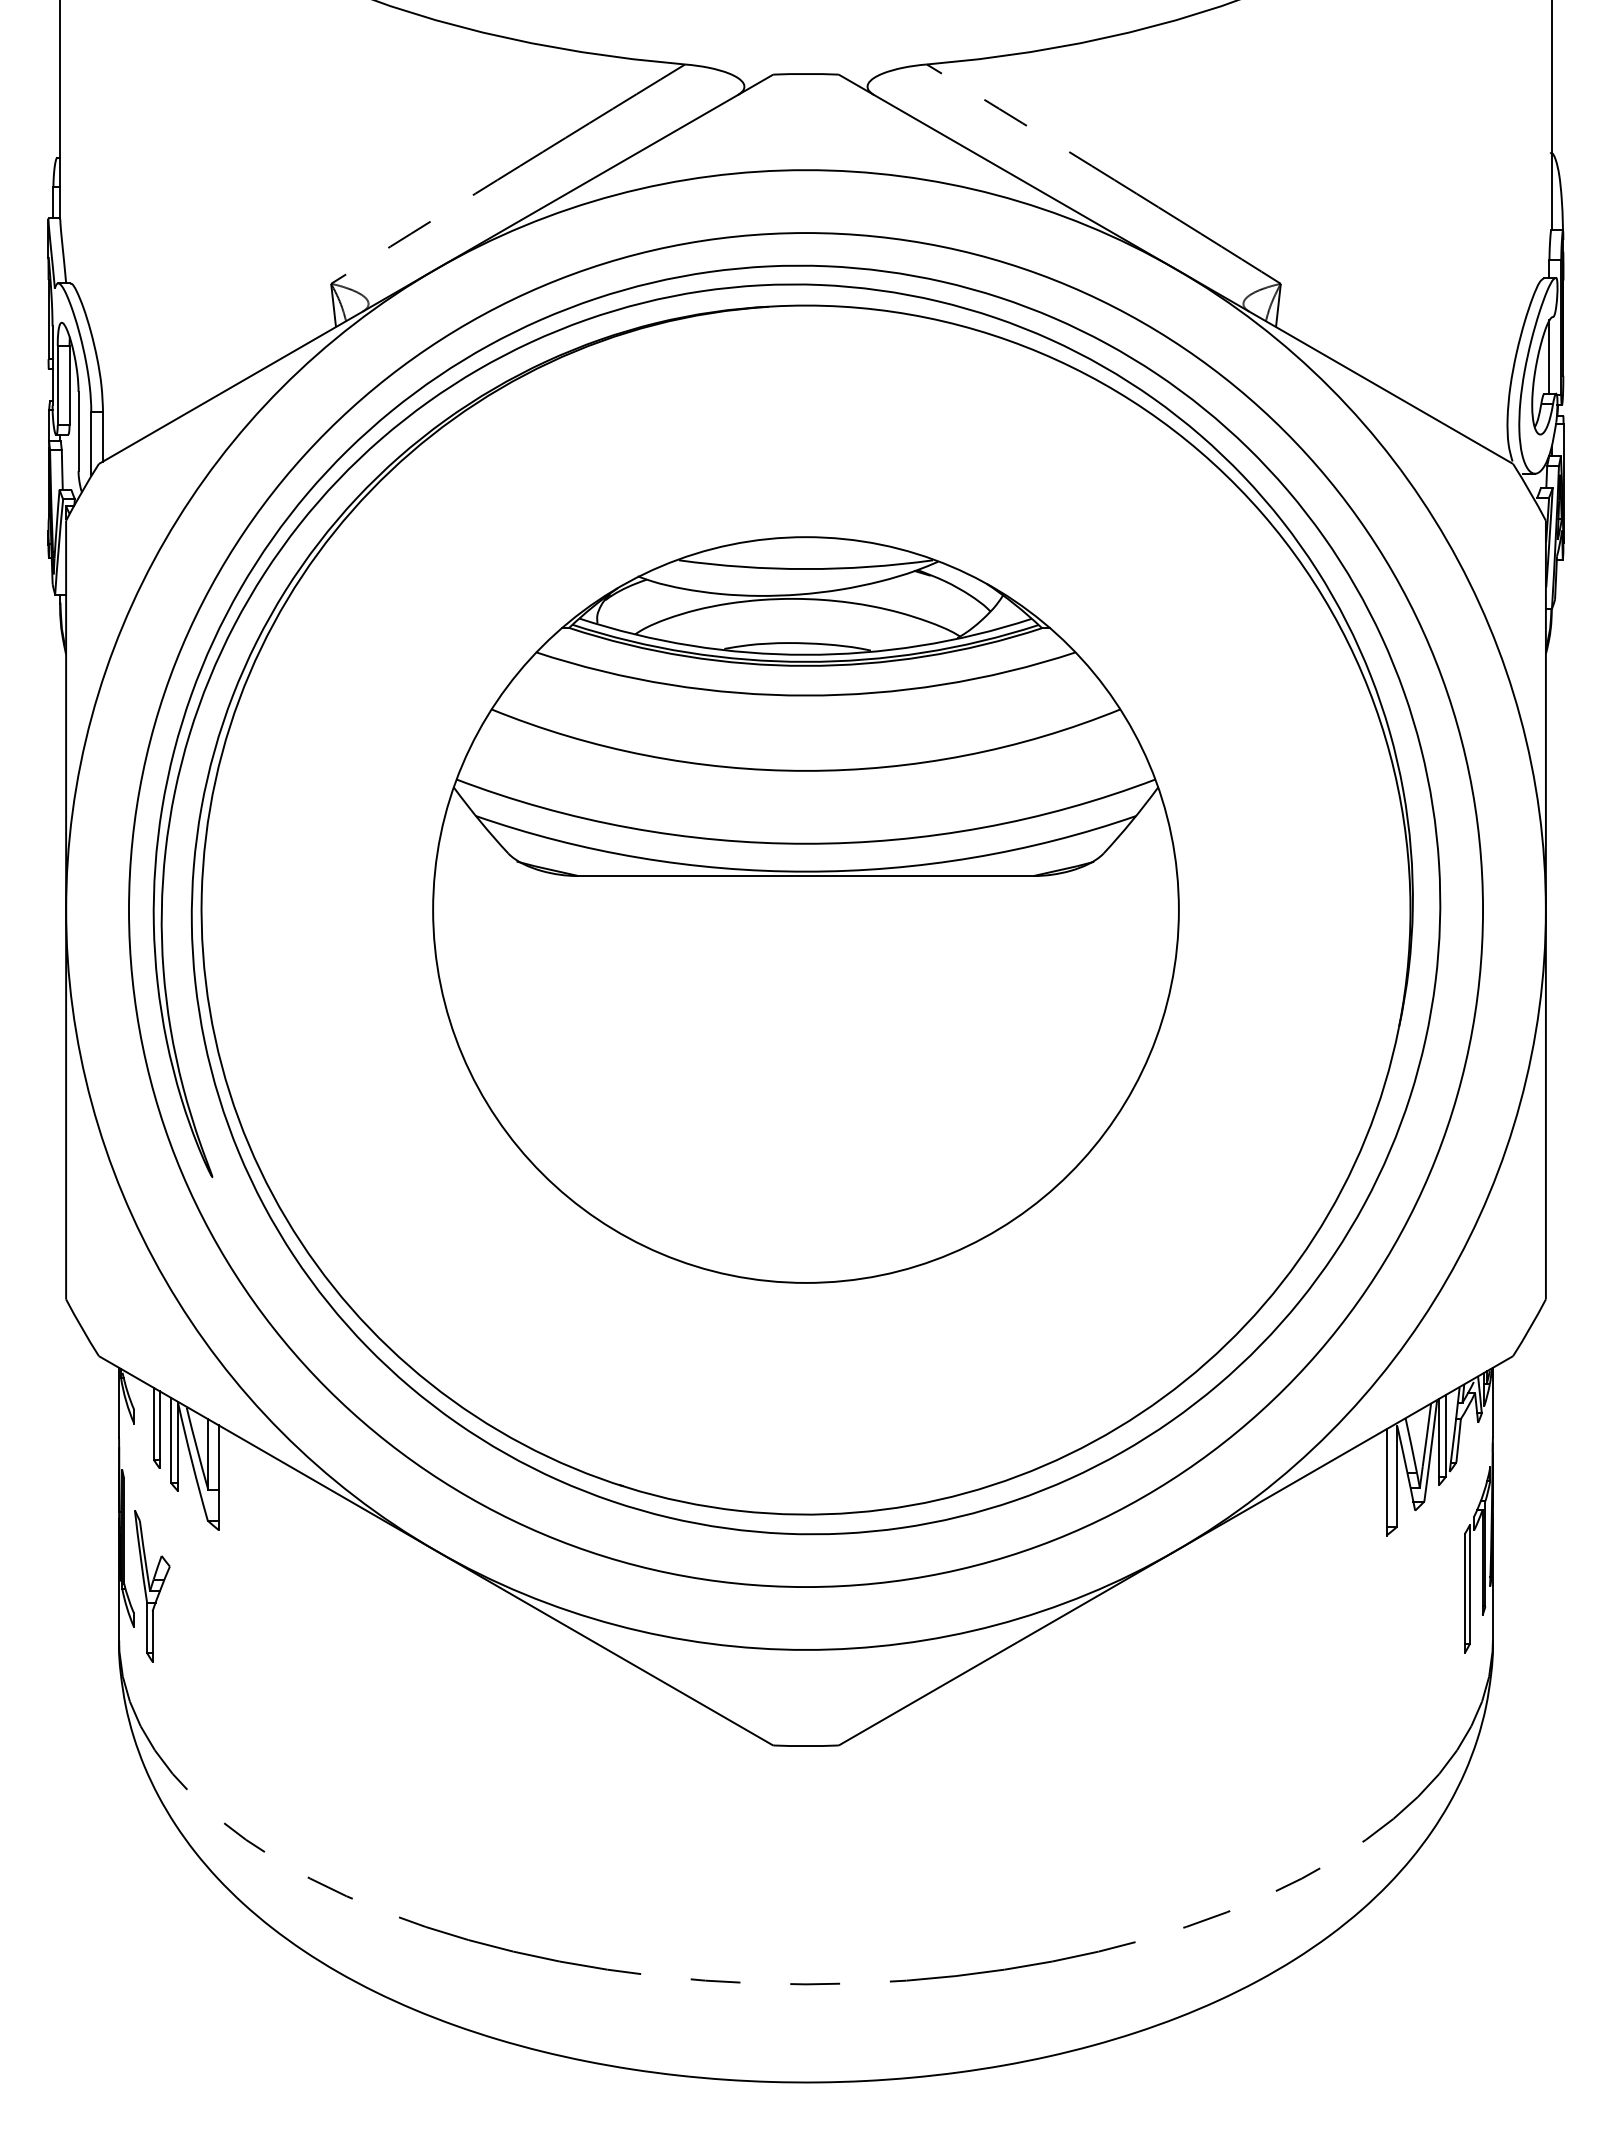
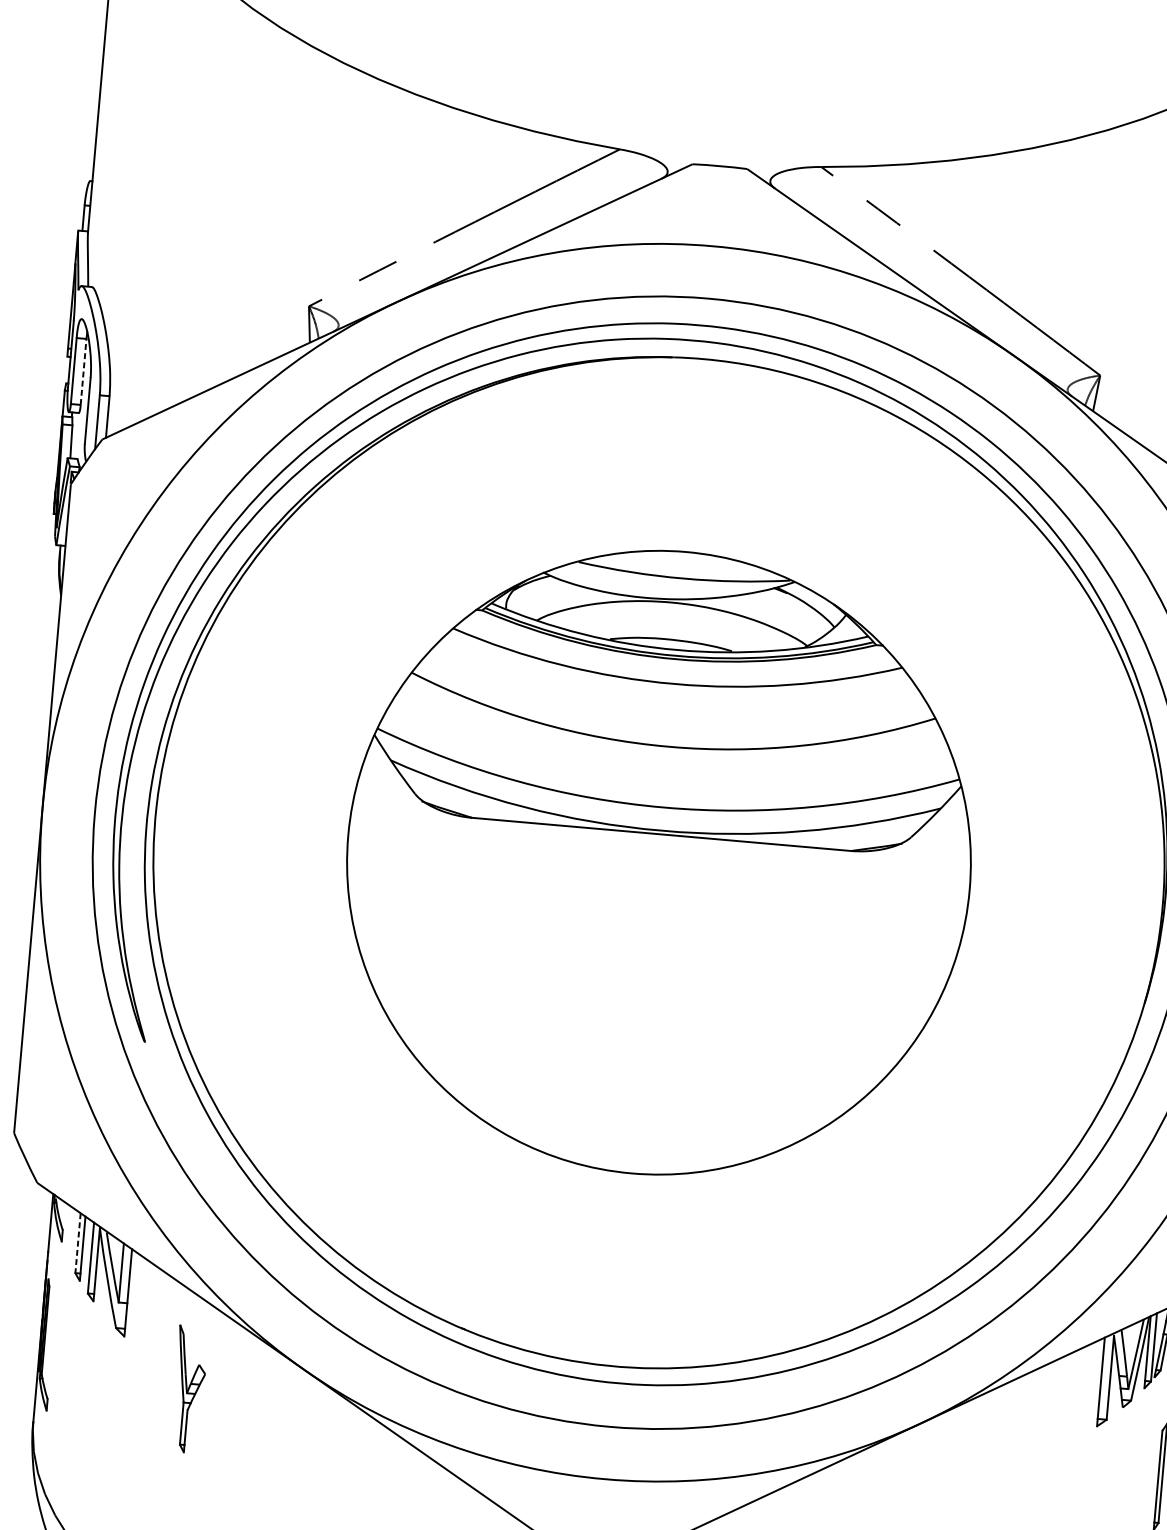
line: (69, 385) -> (83, 371), solid -> dashed
line: (153, 1423) -> (77, 1242), solid -> dashed
part: (152, 1586) -> (189, 1389), moved

